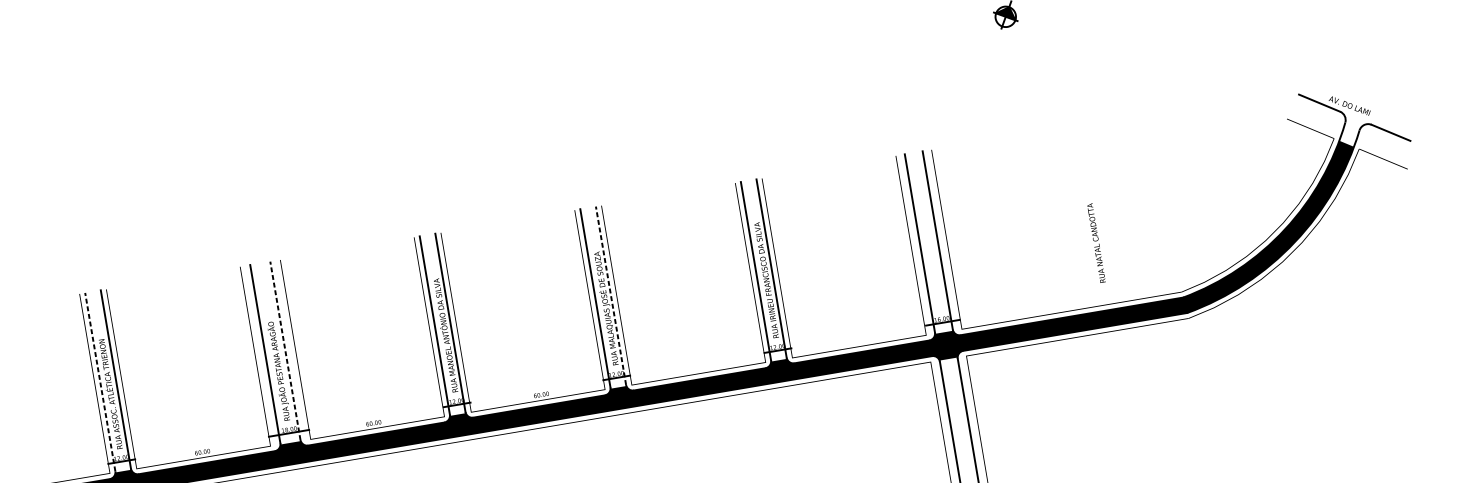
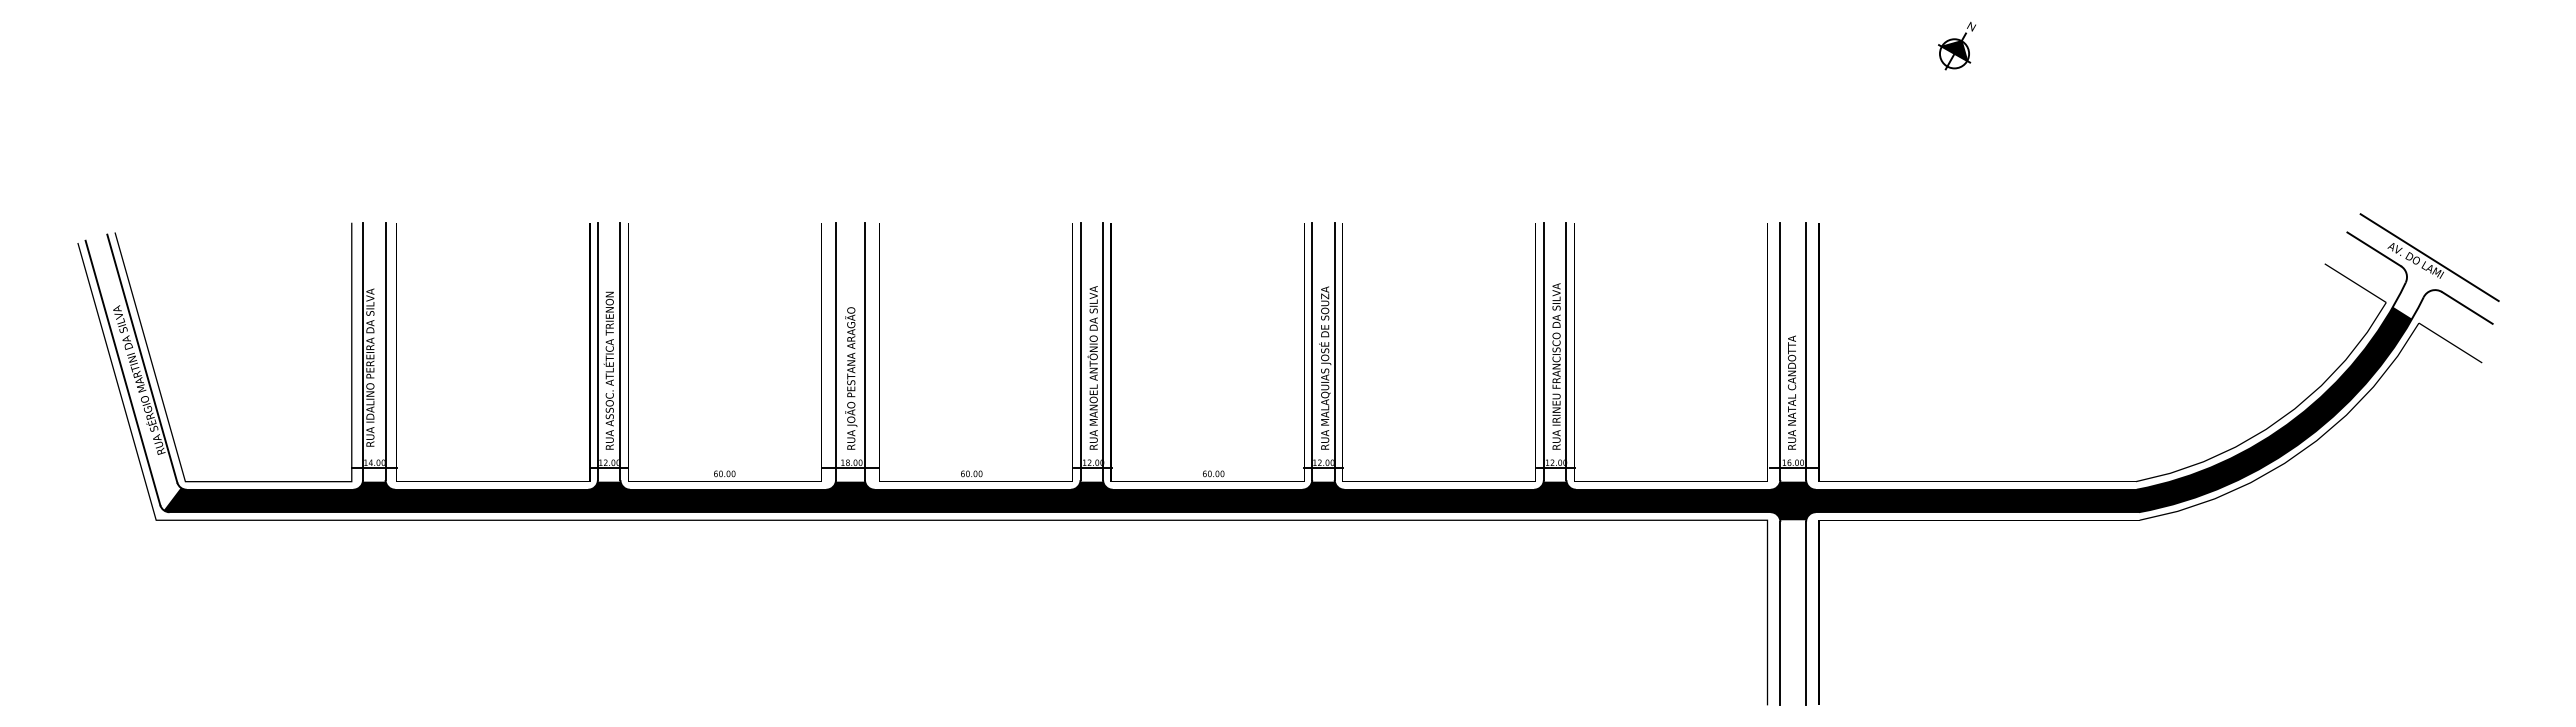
line: (1358, 102) -> (2429, 257), added
text: (1096, 242) -> (1792, 392), moved
line: (610, 295) -> (1334, 351), dashed -> solid
line: (285, 350) -> (864, 351), dashed -> solid
line: (100, 382) -> (597, 351), dashed -> solid

